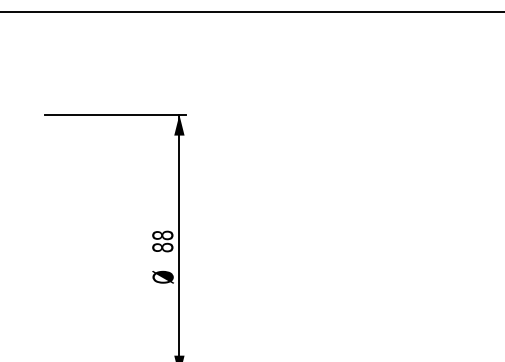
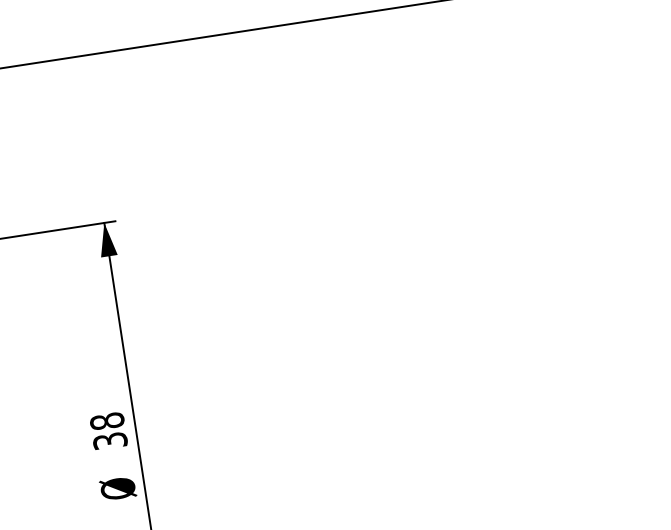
text: (162, 247) -> (109, 440), 88 -> 38

